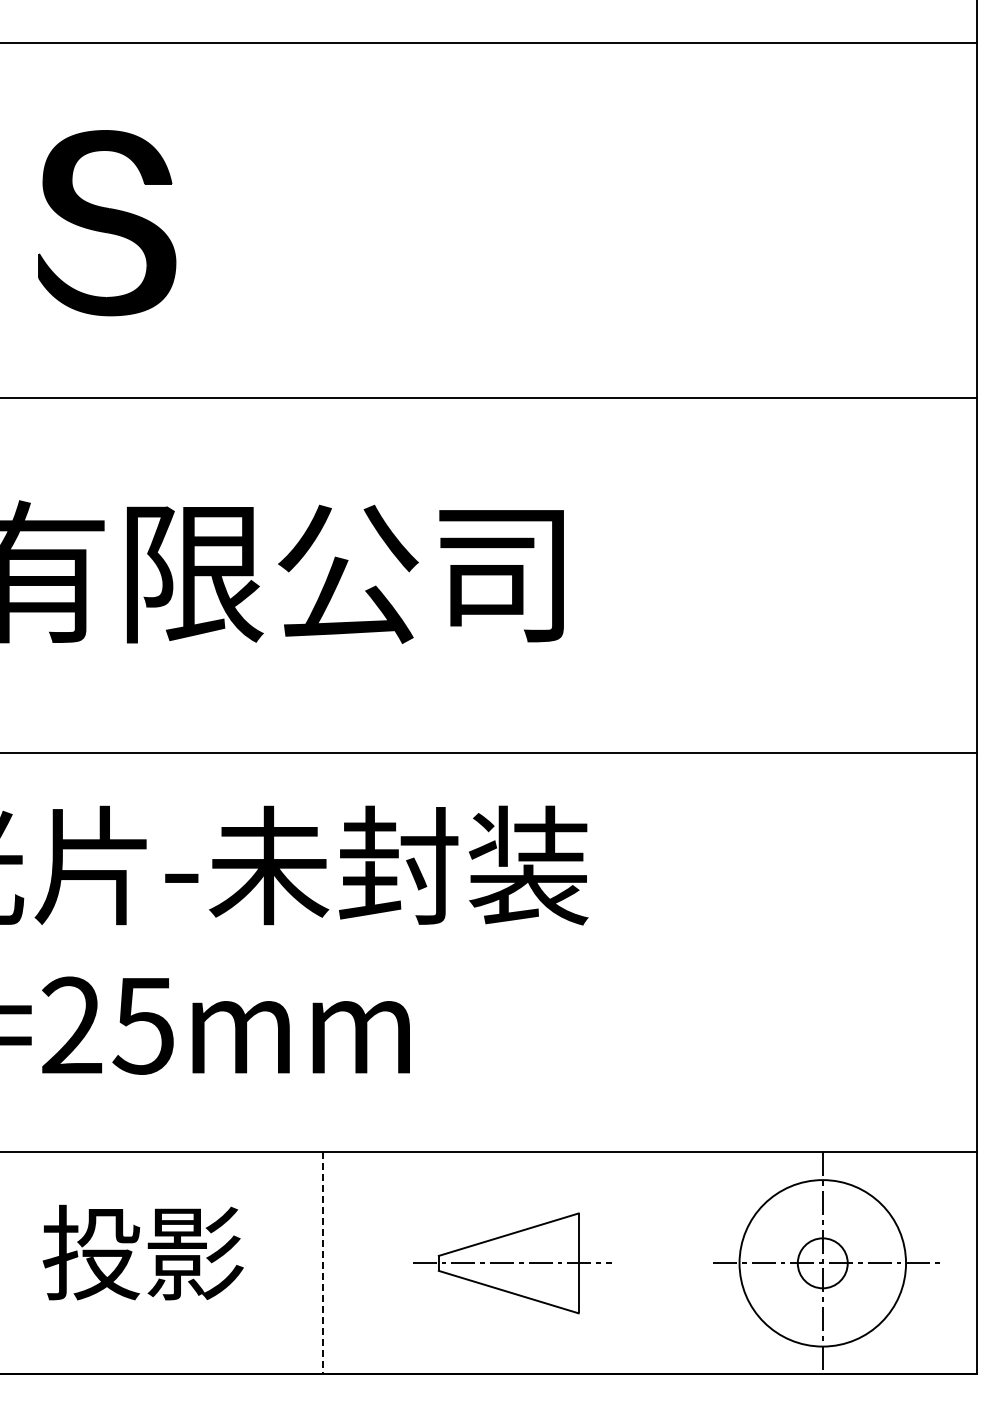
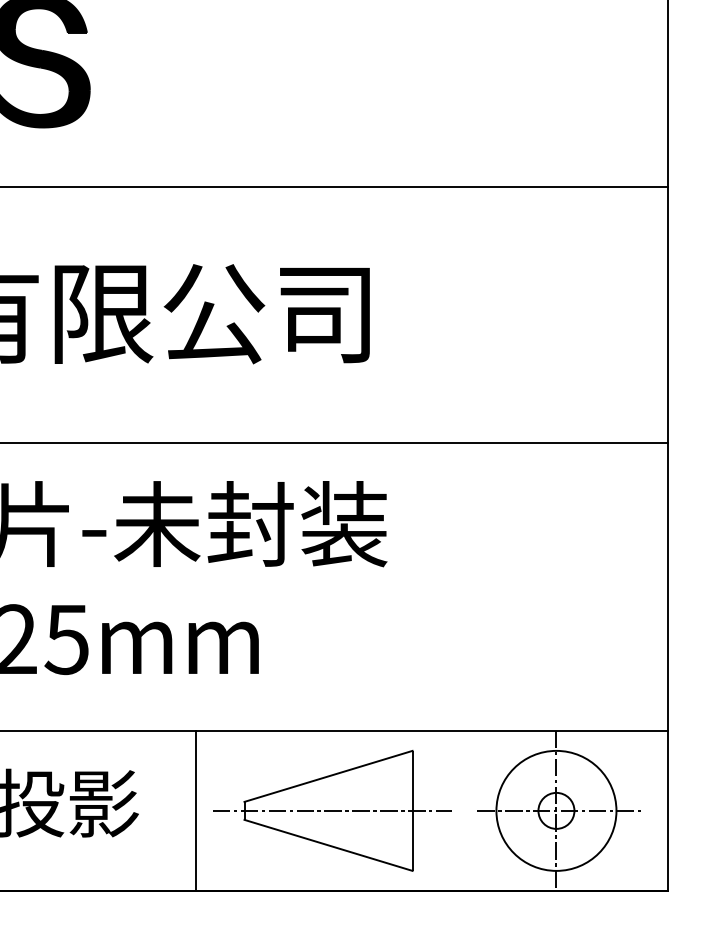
line: (322, 1263) -> (195, 811), dashed -> solid
part: (511, 1263) -> (332, 811), size x1.67

